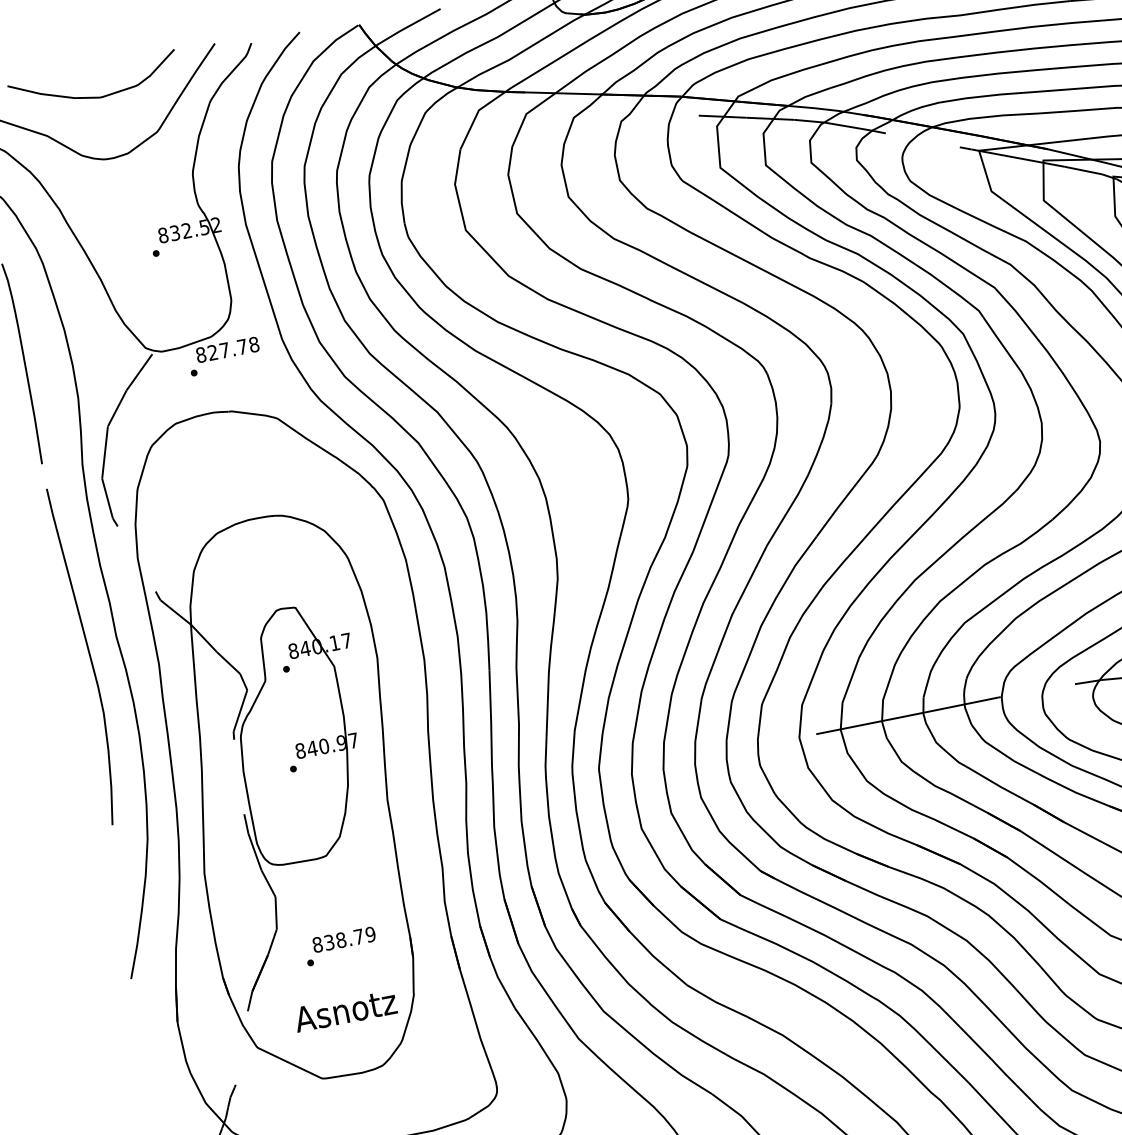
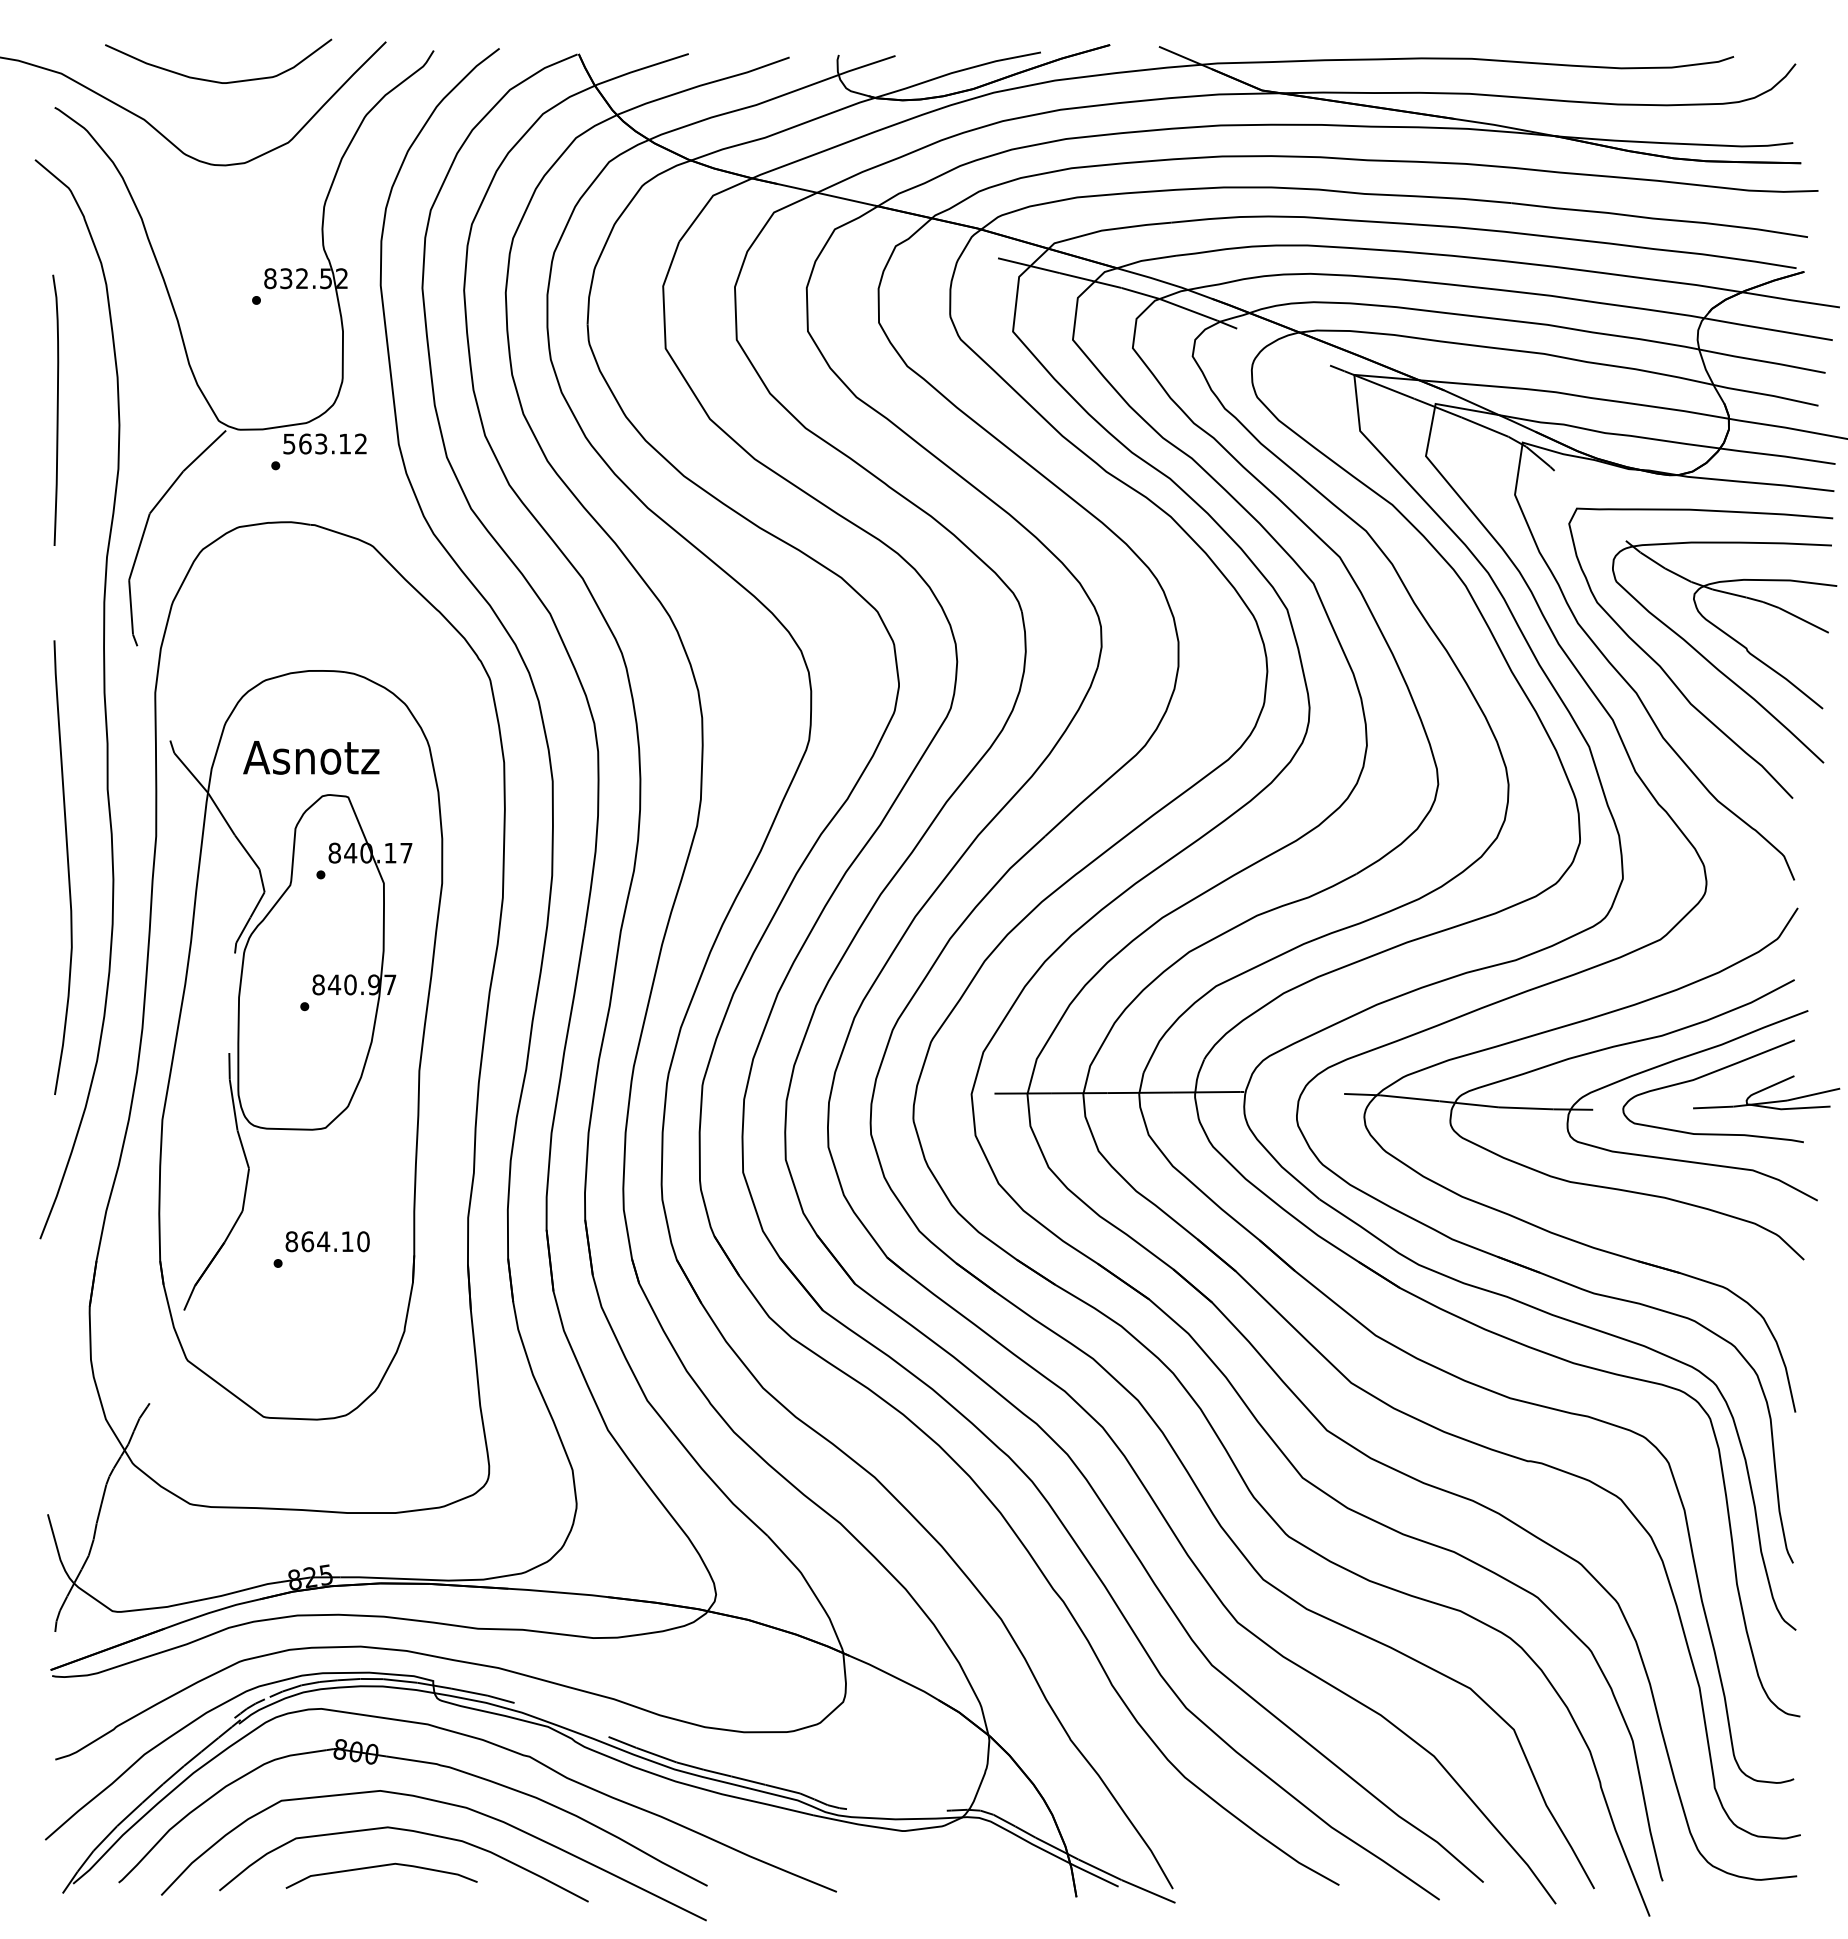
text: (227, 349) -> (325, 443), 827.78 -> 563.12
curve: (89, 655) -> (67, 867), moved
text: (349, 938) -> (335, 1241), 838.79 -> 864.10
text: (345, 1010) -> (311, 757), moved

